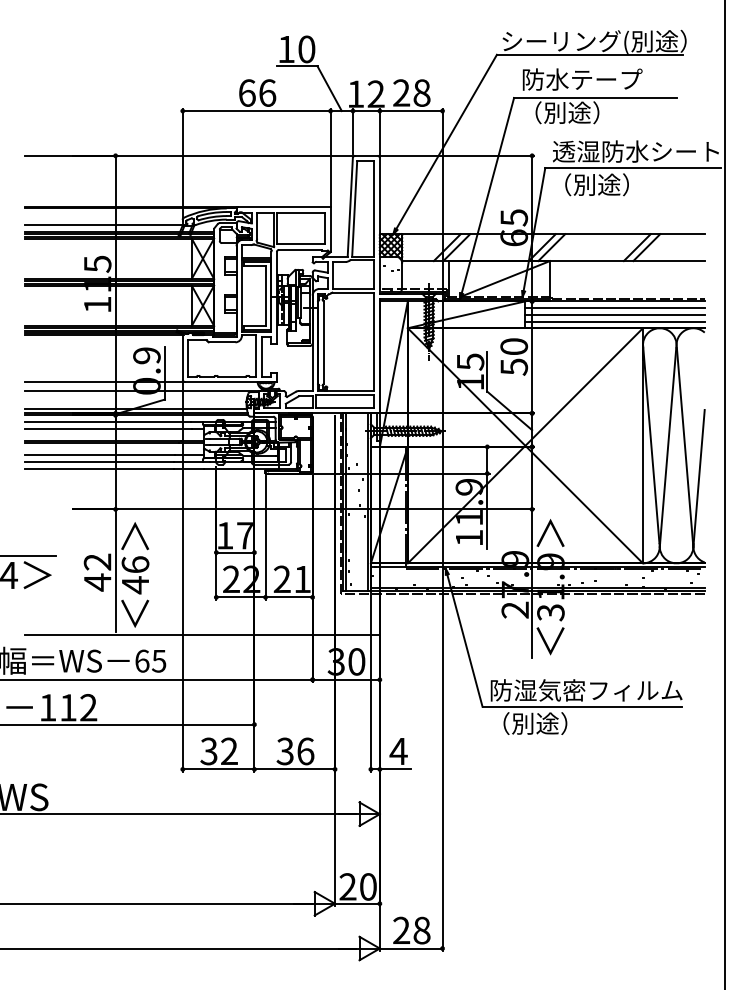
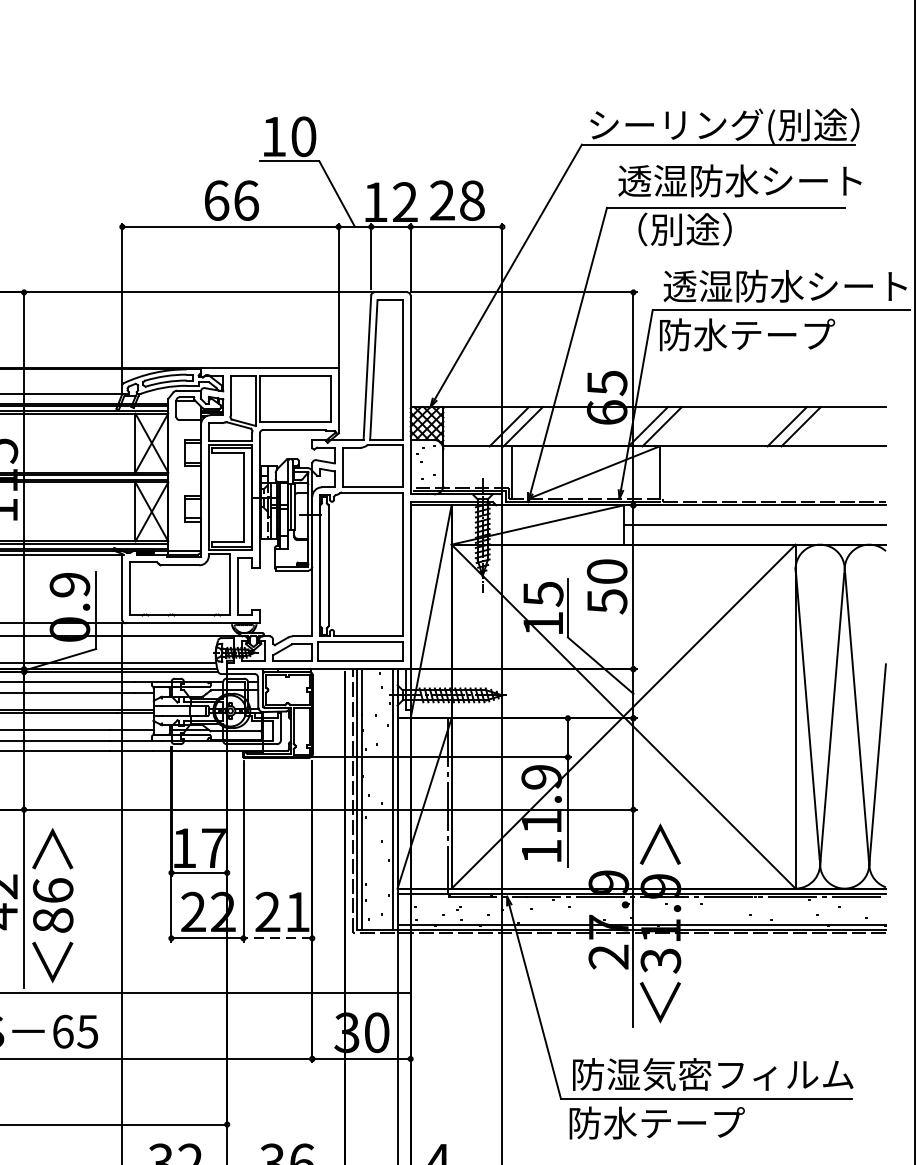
text: (604, 79) -> (739, 180), 防水テープ -> 透湿防水シート
text: (609, 184) -> (746, 334), （別途） -> 防水テープ
line: (614, 308) -> (753, 515), removed
line: (614, 321) -> (753, 534), removed
text: (135, 585) -> (53, 921), 46 -> 86
line: (289, 597) -> (278, 938), solid -> dashed
text: (548, 723) -> (657, 1122), （別途） -> 防水テープ

